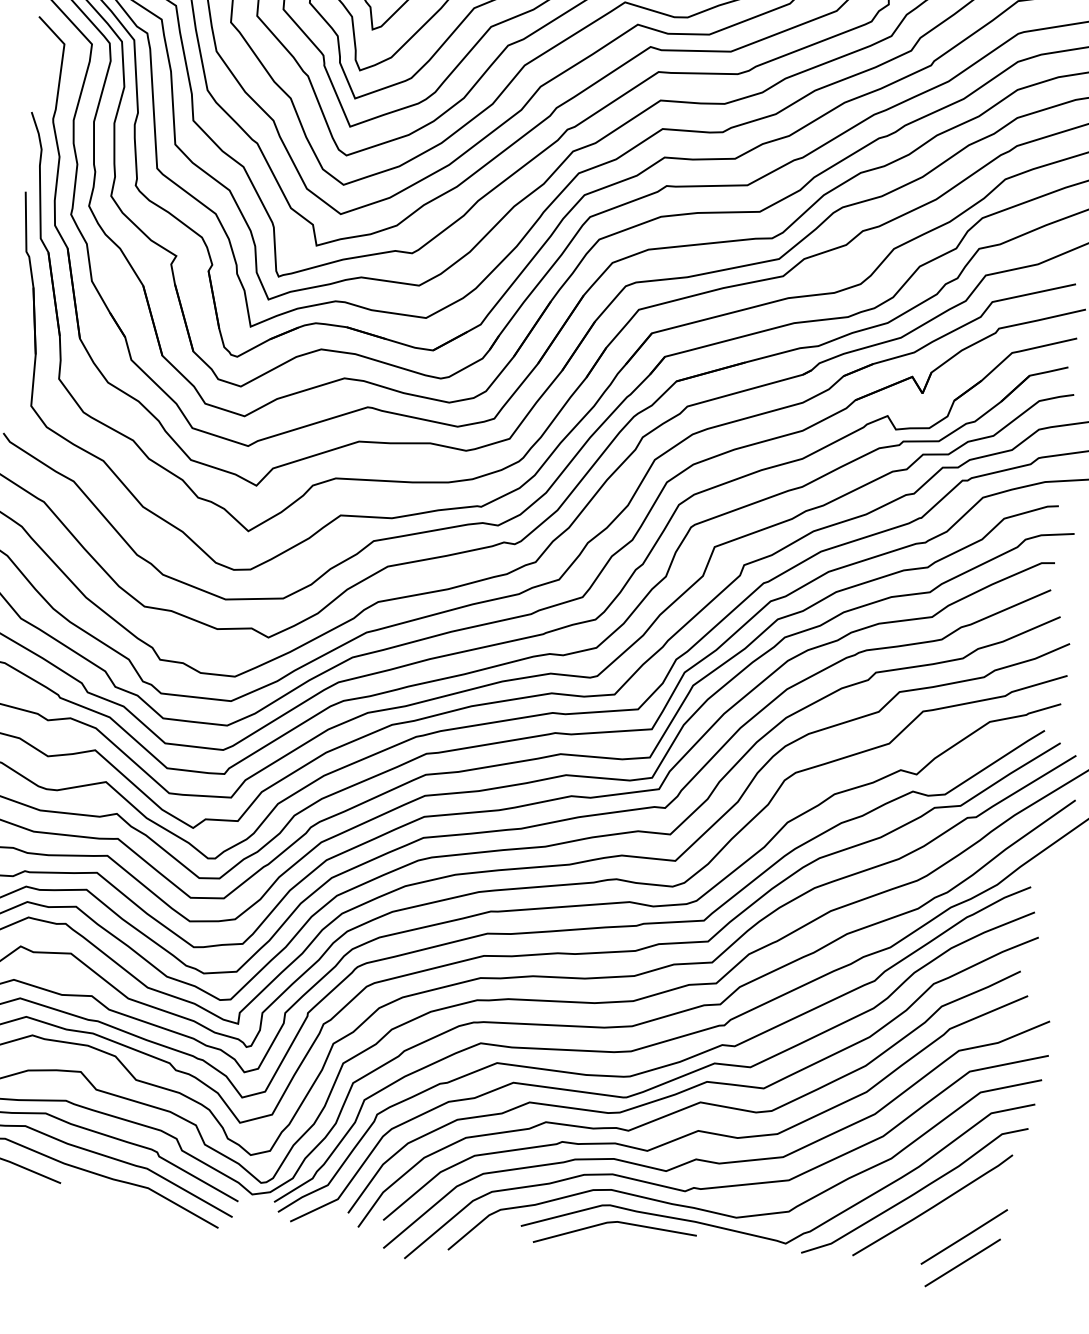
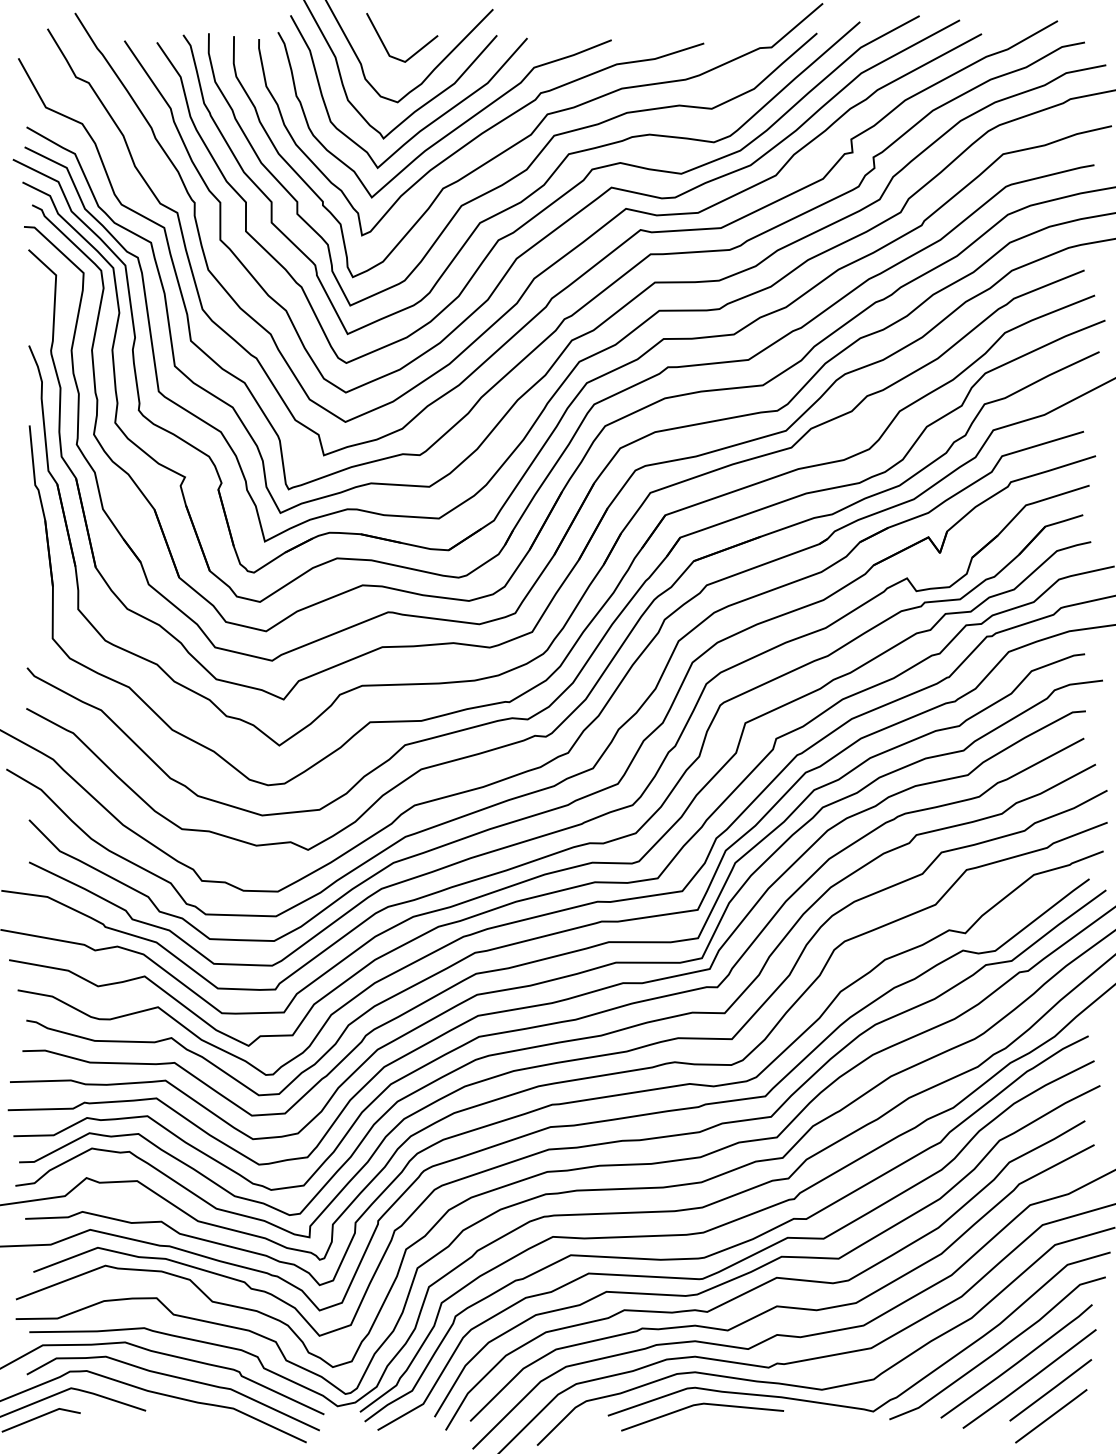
line: (944, 1223) -> (1029, 1378), added

